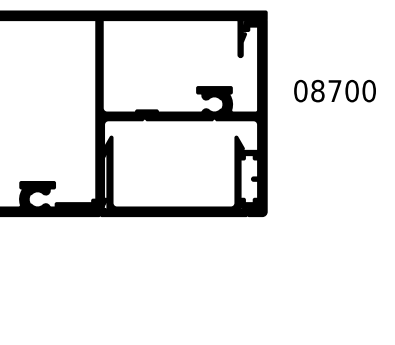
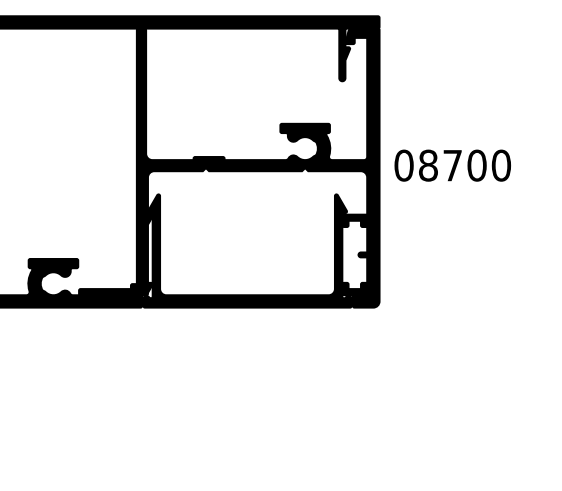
text: (334, 91) -> (452, 165), moved

